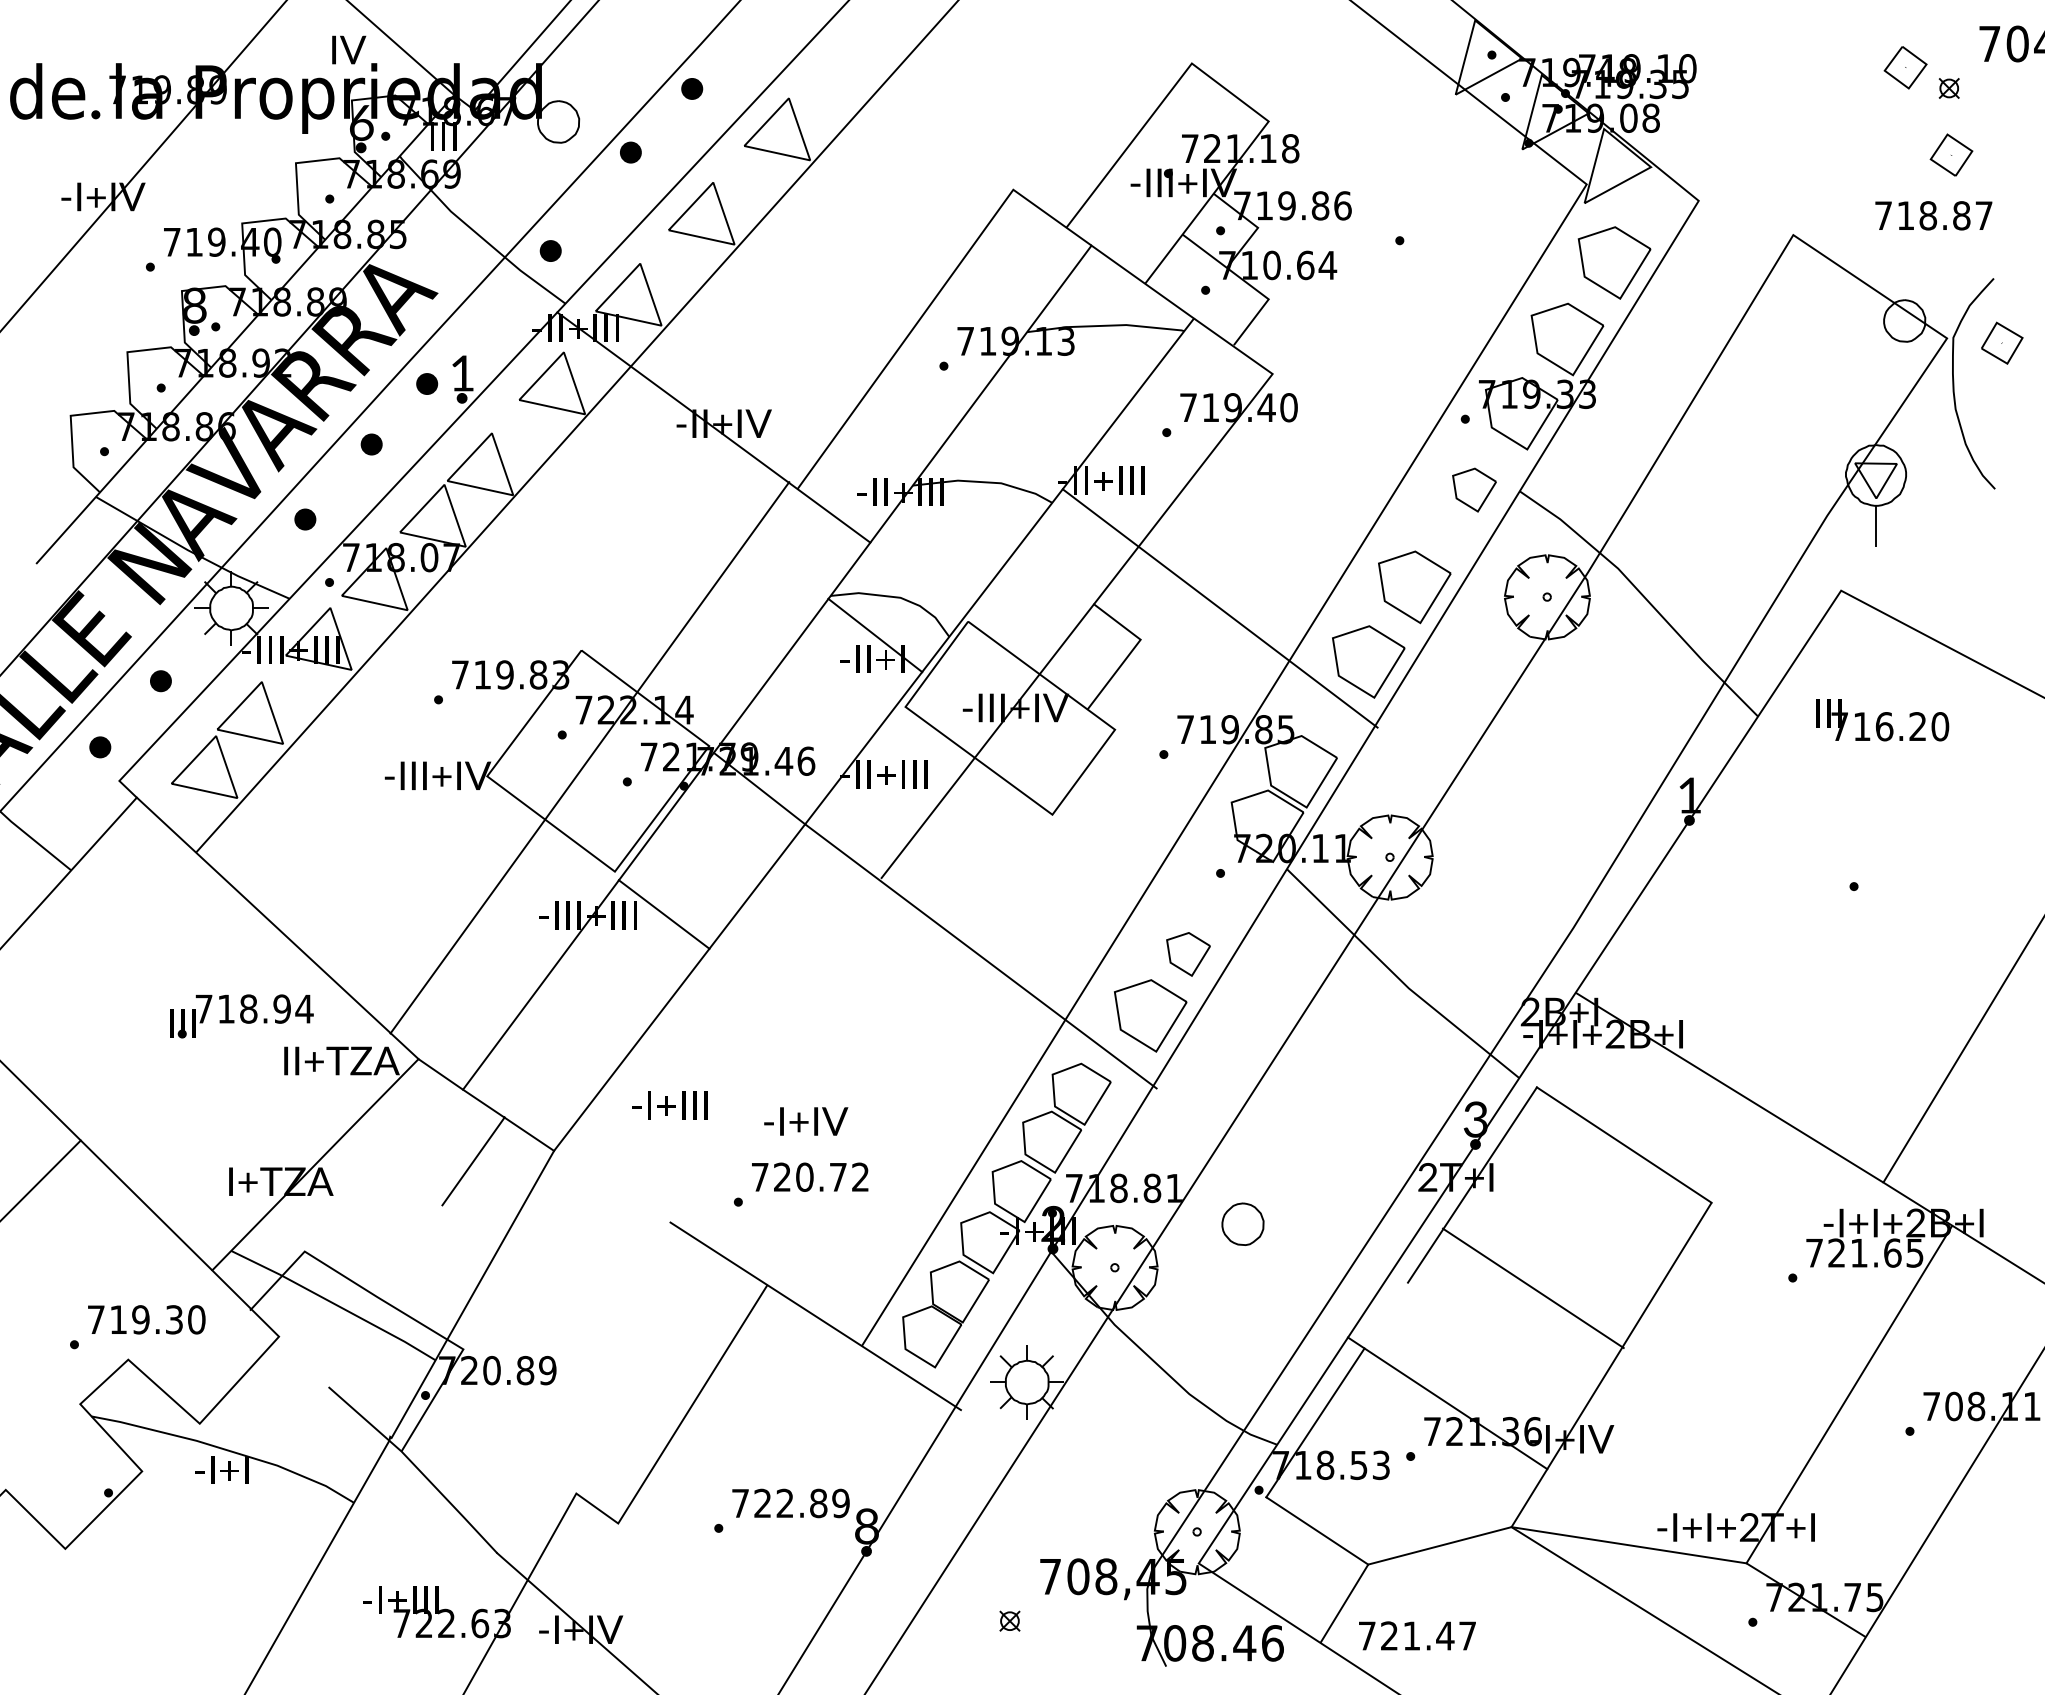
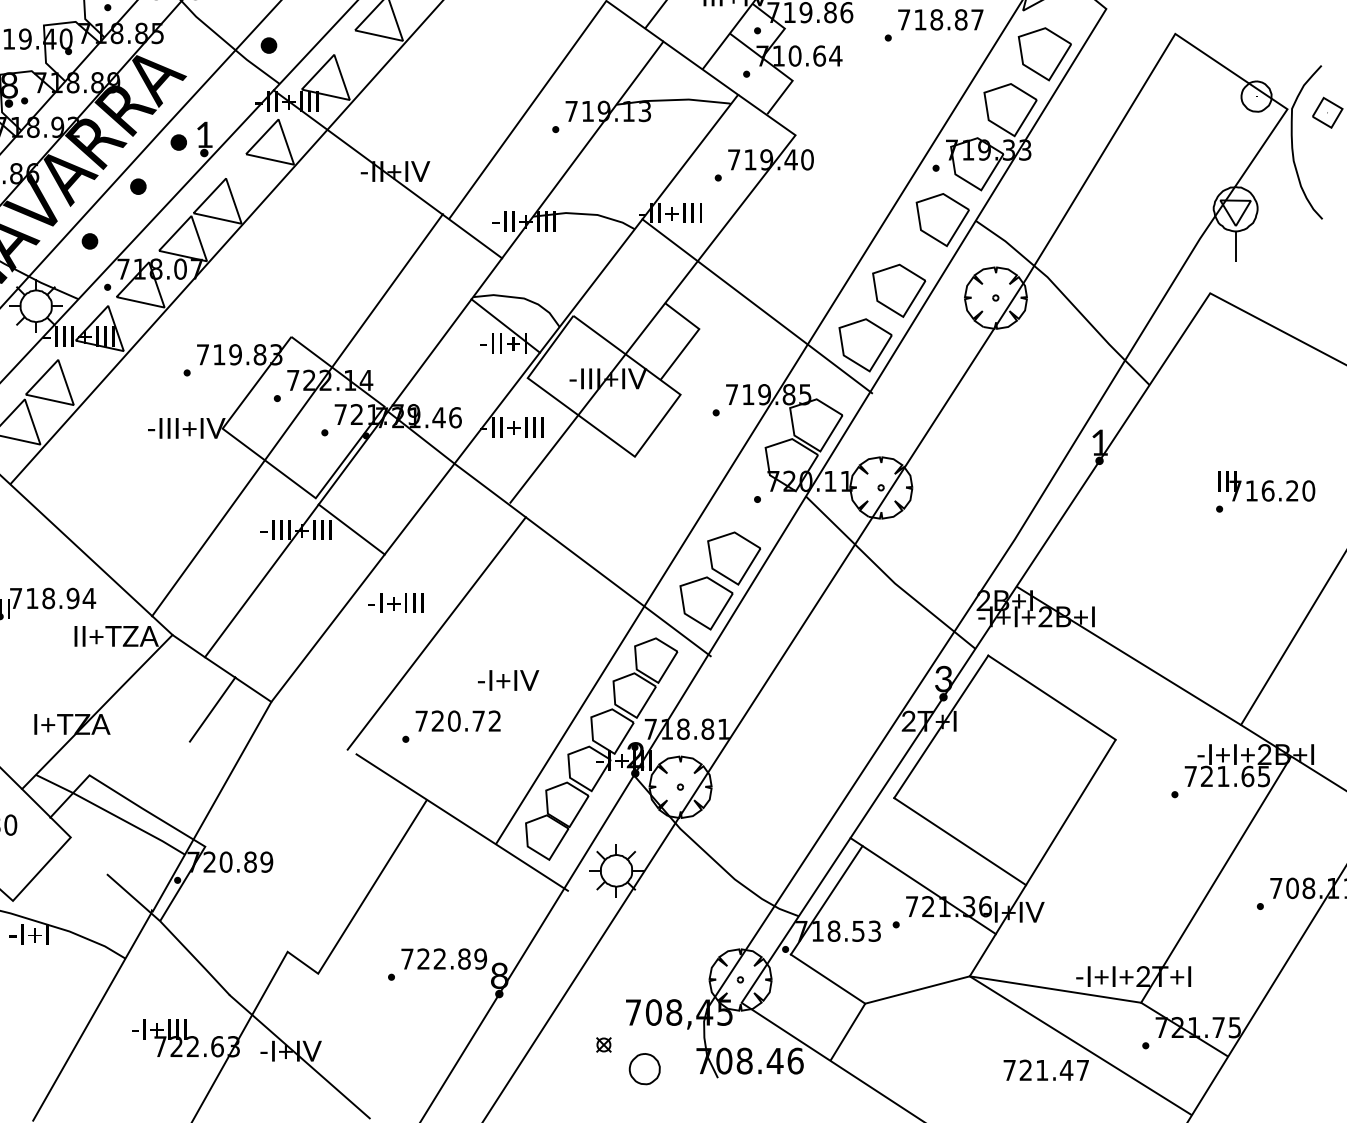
text: (1933, 215) -> (940, 19), moved
part: (1474, 489) -> (942, 219), size x1.67
text: (1882, 720) -> (1266, 486), moved
part: (1188, 954) -> (734, 558), size x1.67
line: (780, 1056) -> (436, 633), added
text: (669, 1105) -> (395, 603), moved
text: (806, 1121) -> (508, 680), moved
part: (1242, 1223) -> (644, 1068), moved
line: (1533, 1288) -> (960, 841), moved
text: (1417, 1635) -> (1046, 1069), moved

